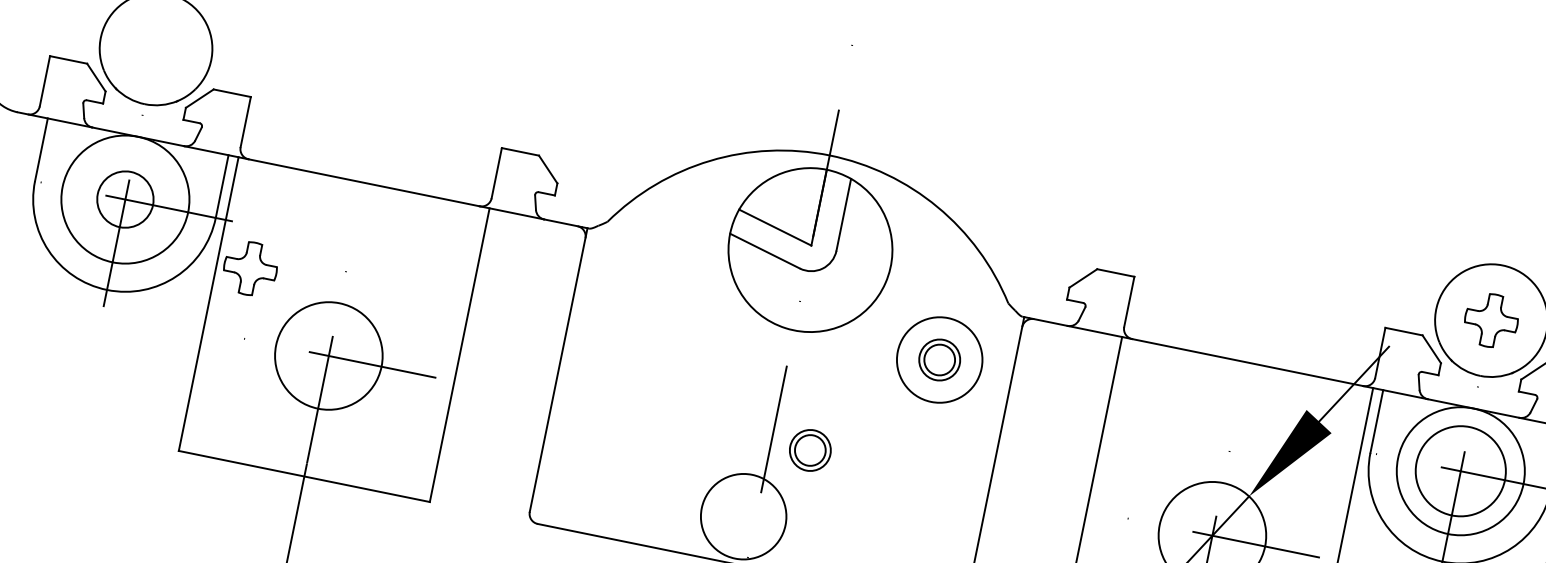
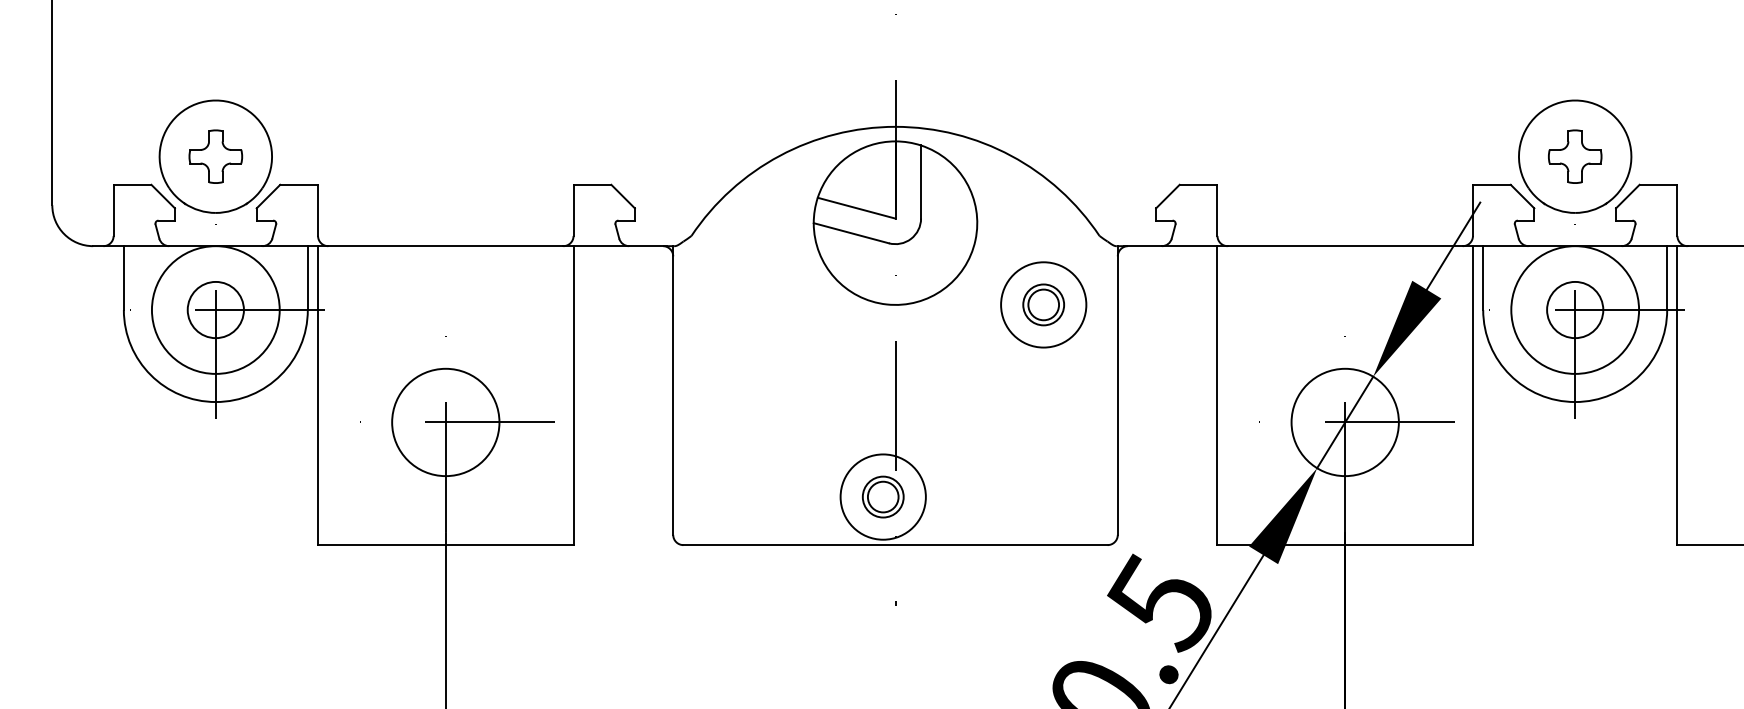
part: (250, 268) -> (215, 156), moved
part: (809, 449) -> (882, 496), moved
circle: (1461, 470) -> (1575, 309), size x0.62

